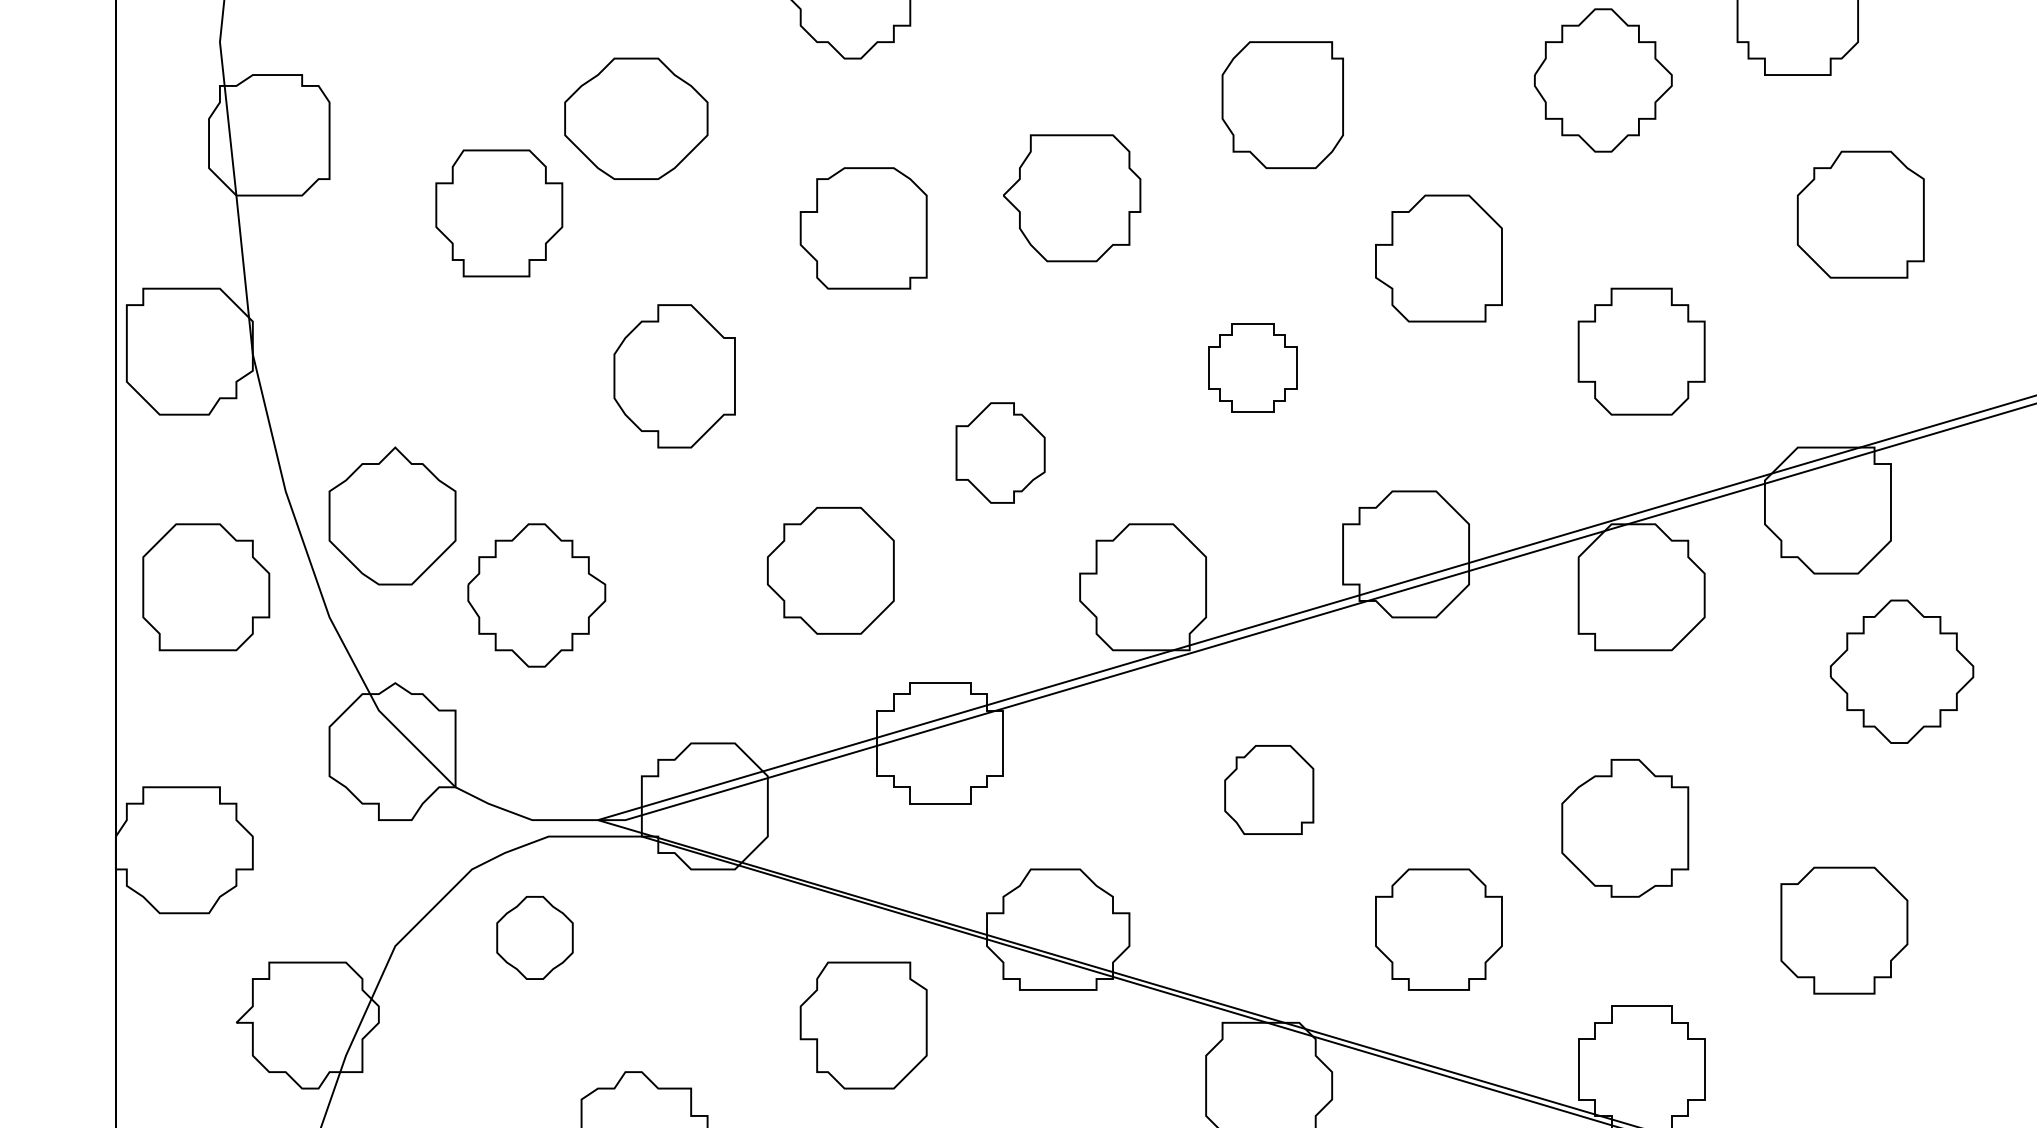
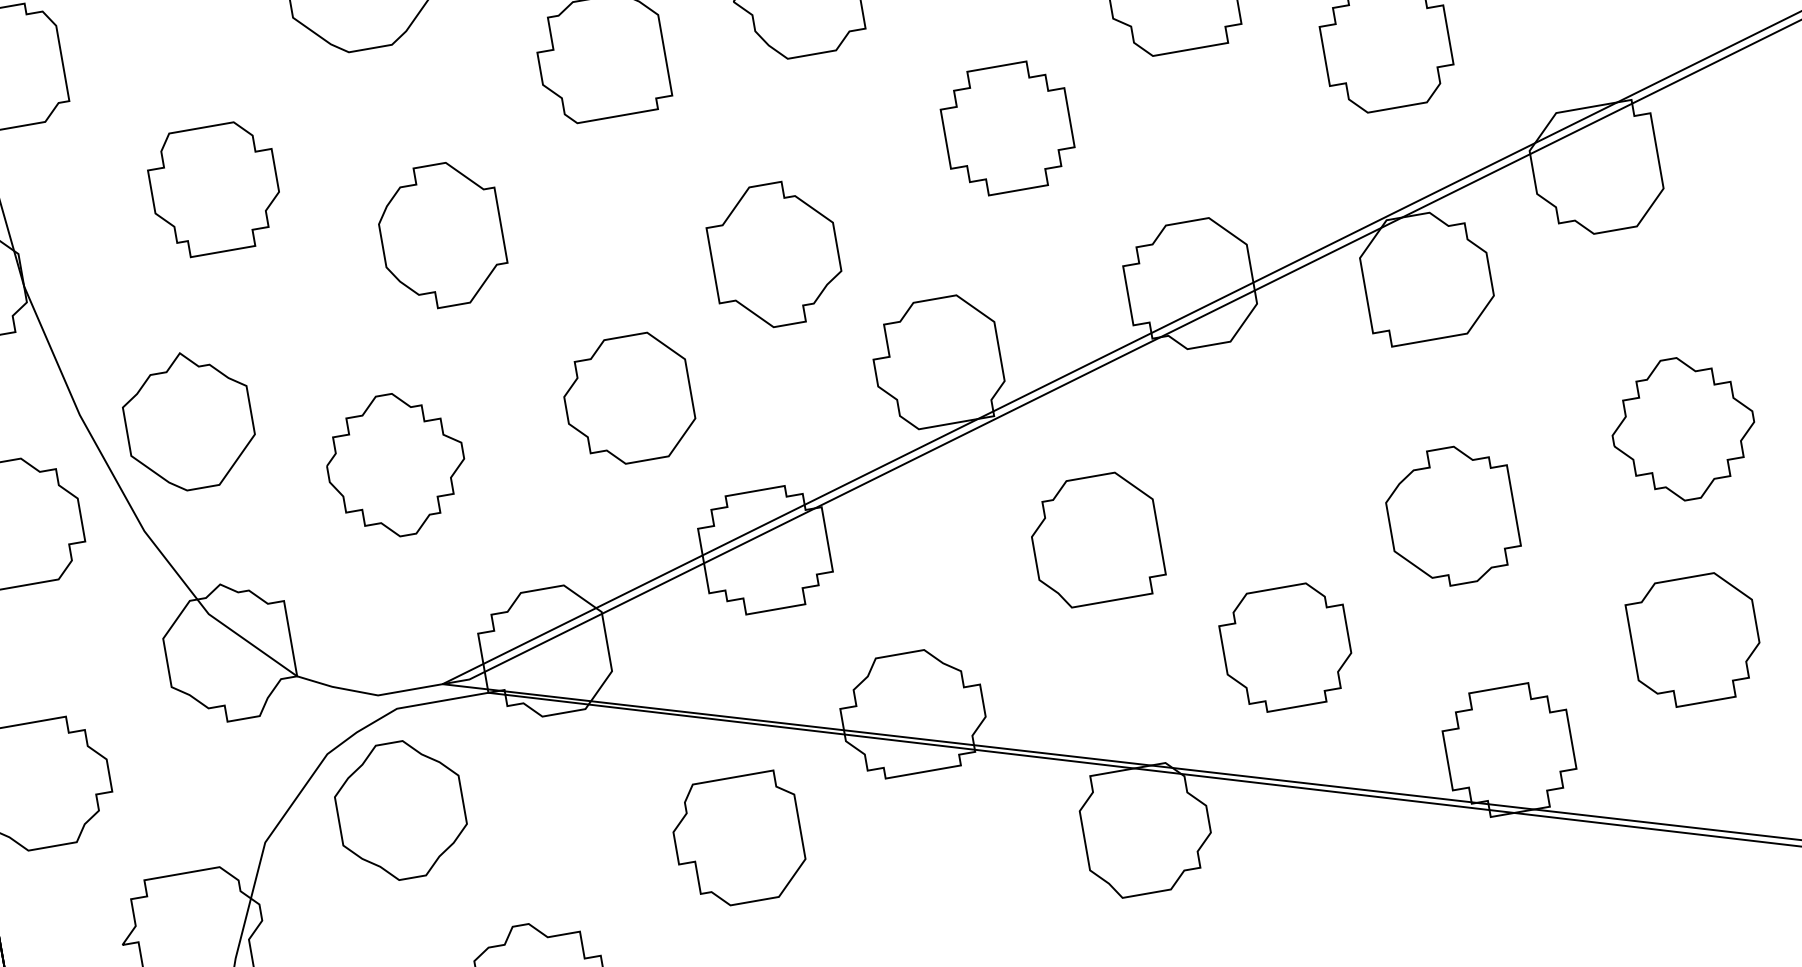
part: (499, 213) -> (215, 189), moved
part: (1252, 367) -> (1007, 127), size x1.43
part: (1000, 452) -> (774, 254), size x1.43
part: (536, 595) -> (395, 465), moved
part: (1901, 671) -> (1682, 428), moved
part: (1269, 789) -> (1096, 539), size x1.43
part: (1844, 930) -> (1695, 639), moved
part: (534, 937) -> (400, 810), size x1.67

